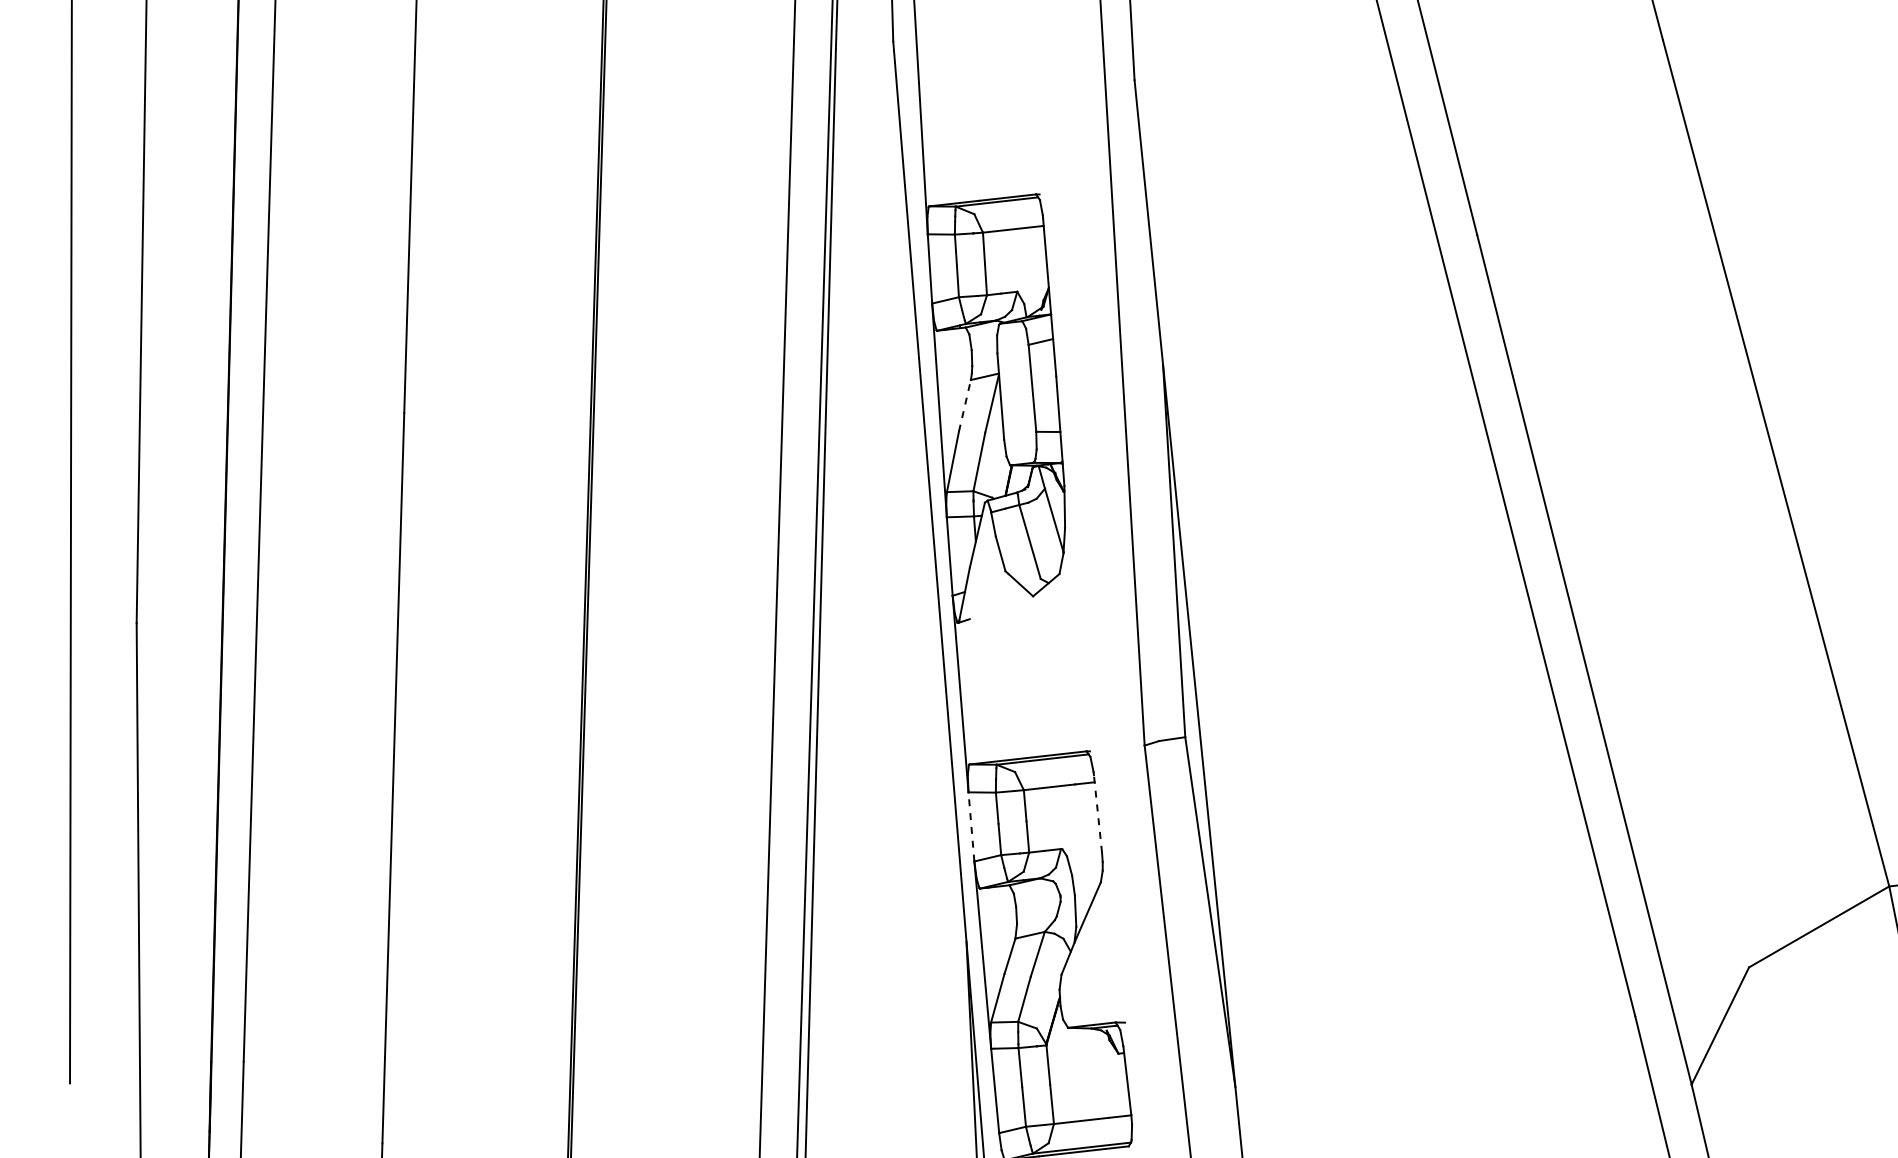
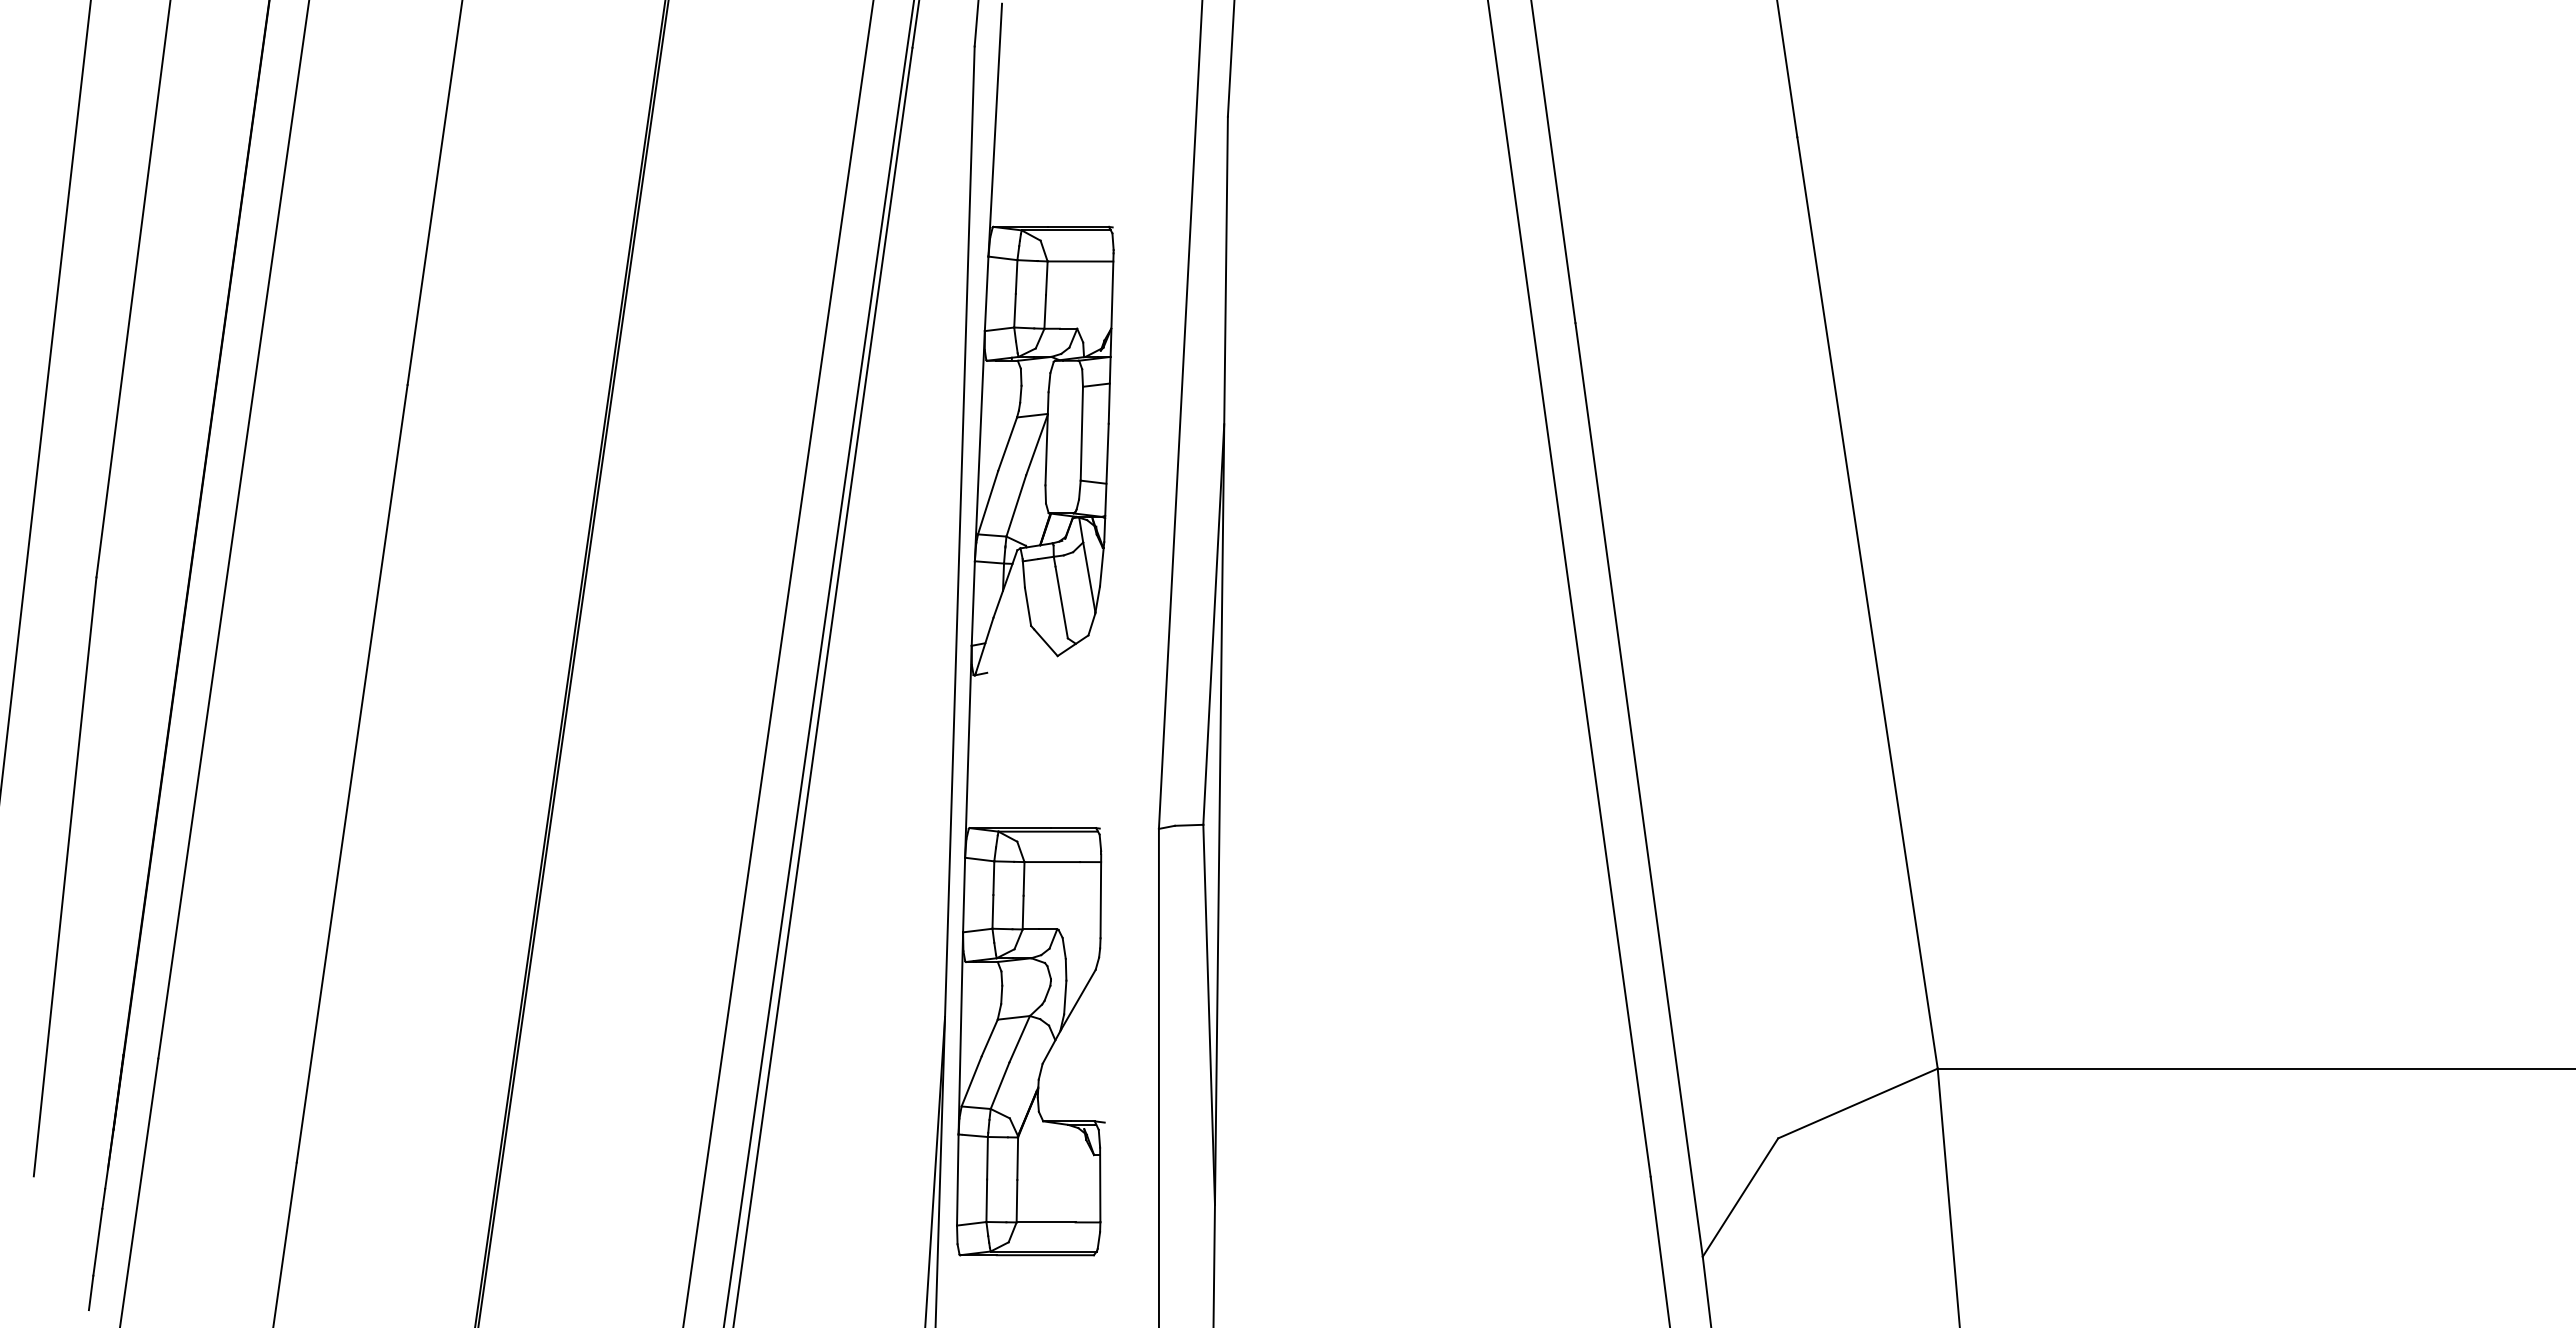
line: (964, 405) -> (1007, 443), dashed -> solid
line: (1097, 814) -> (1100, 896), dashed -> solid
line: (971, 826) -> (964, 894), dashed -> solid

